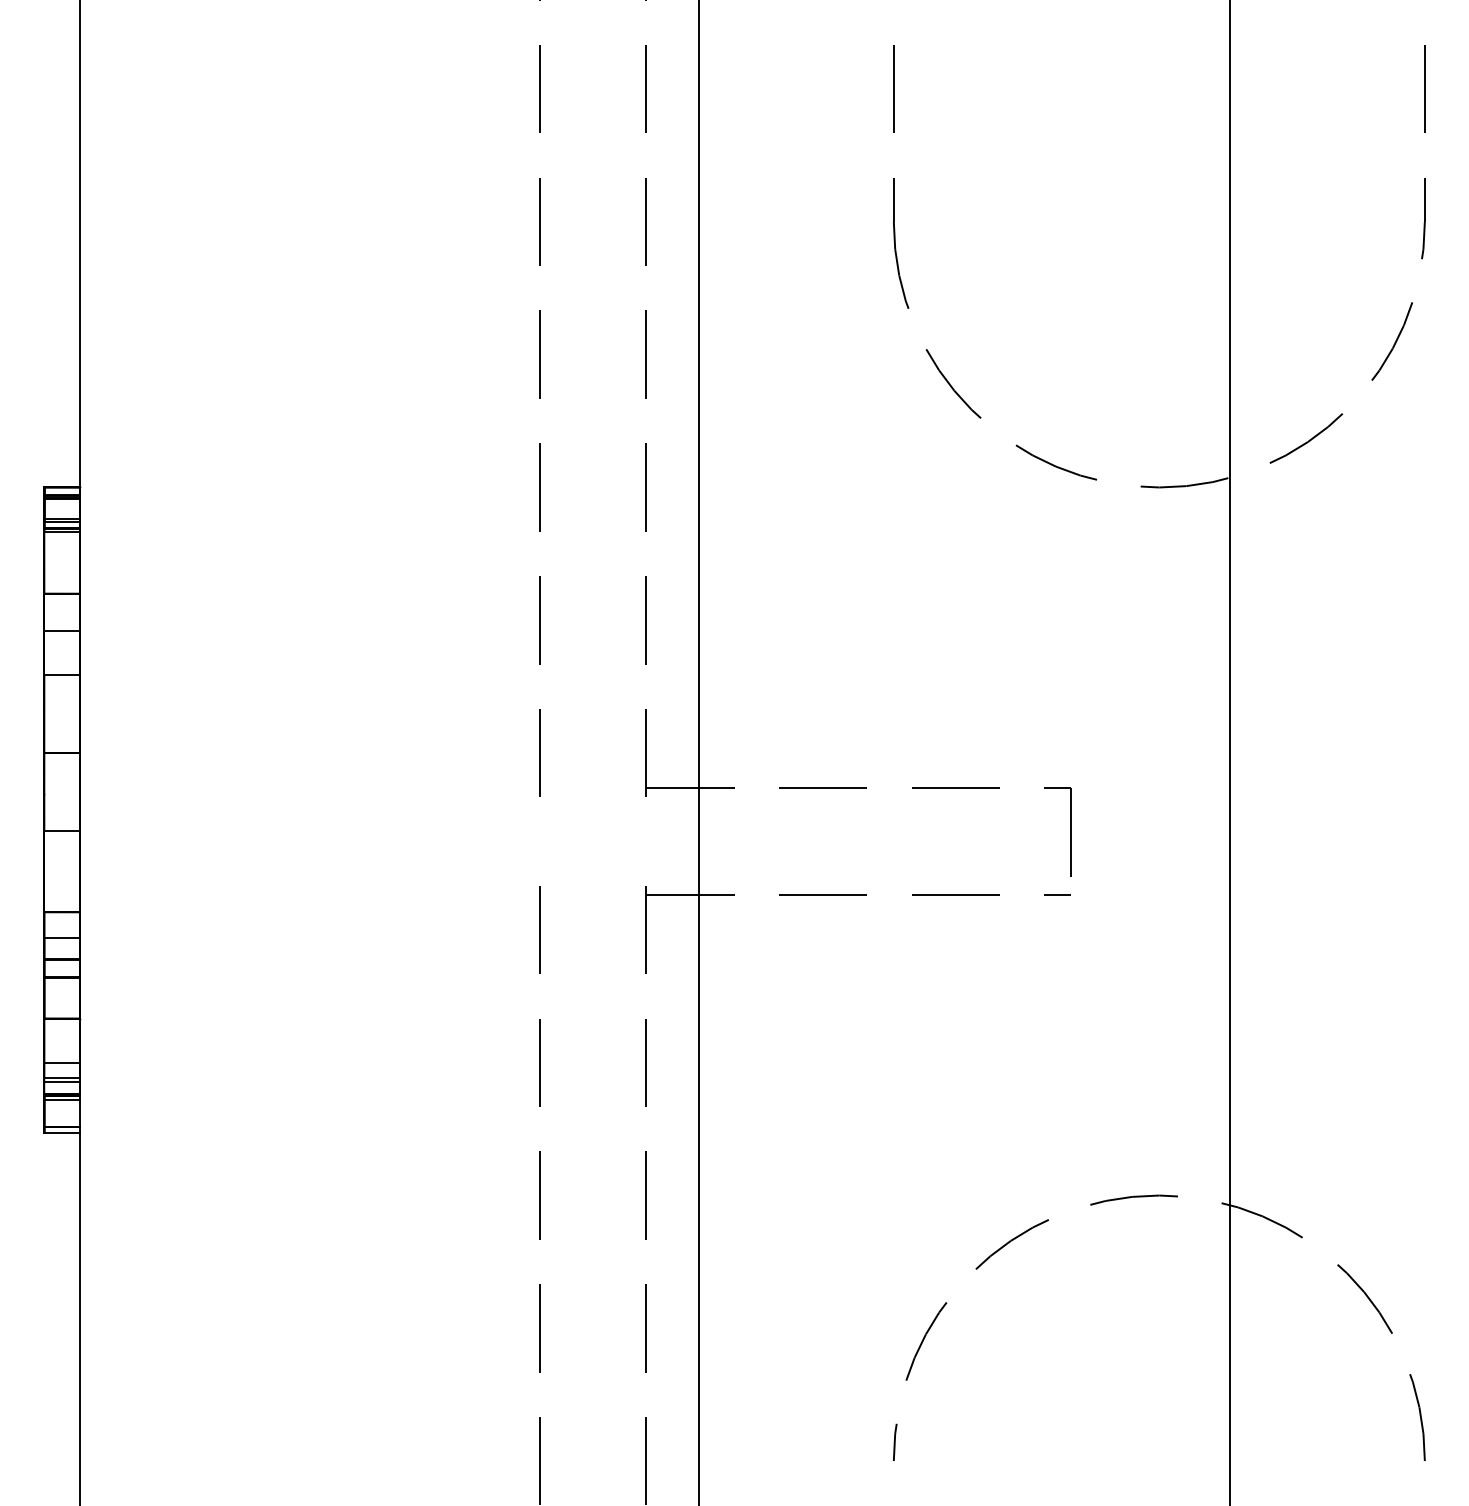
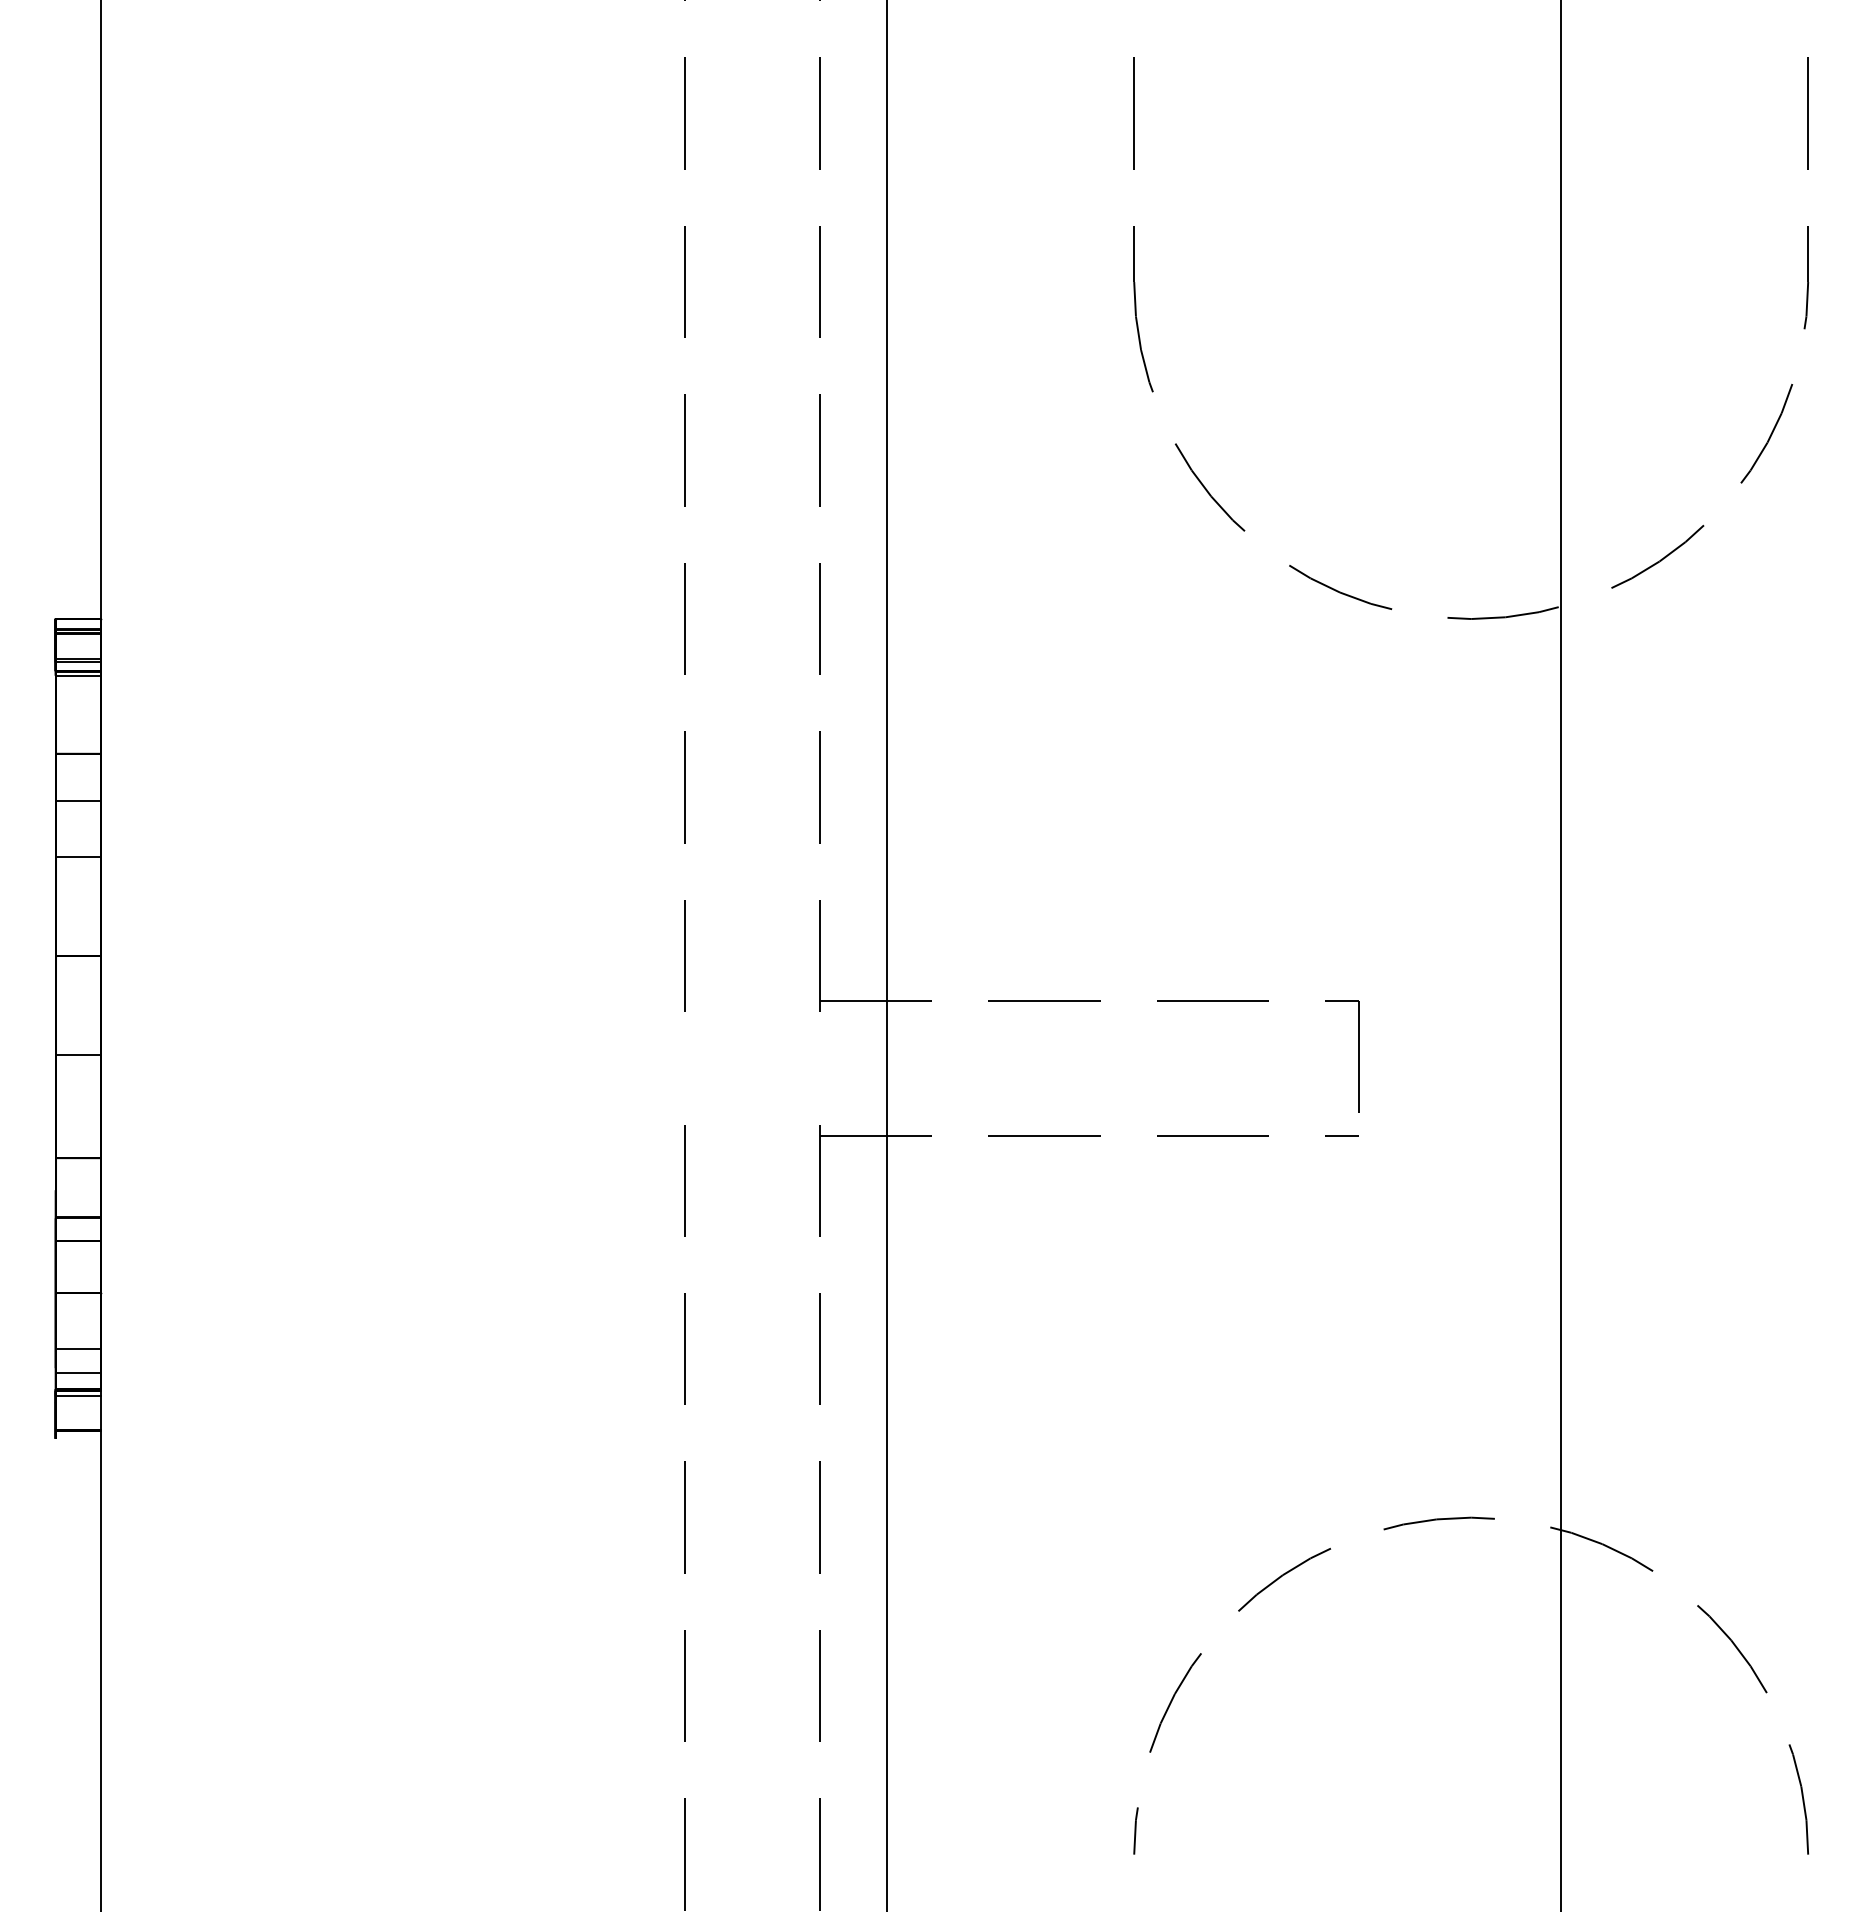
line: (61, 937) -> (77, 1190), removed
line: (61, 1078) -> (77, 1368), removed
line: (61, 1133) -> (77, 1438), removed

